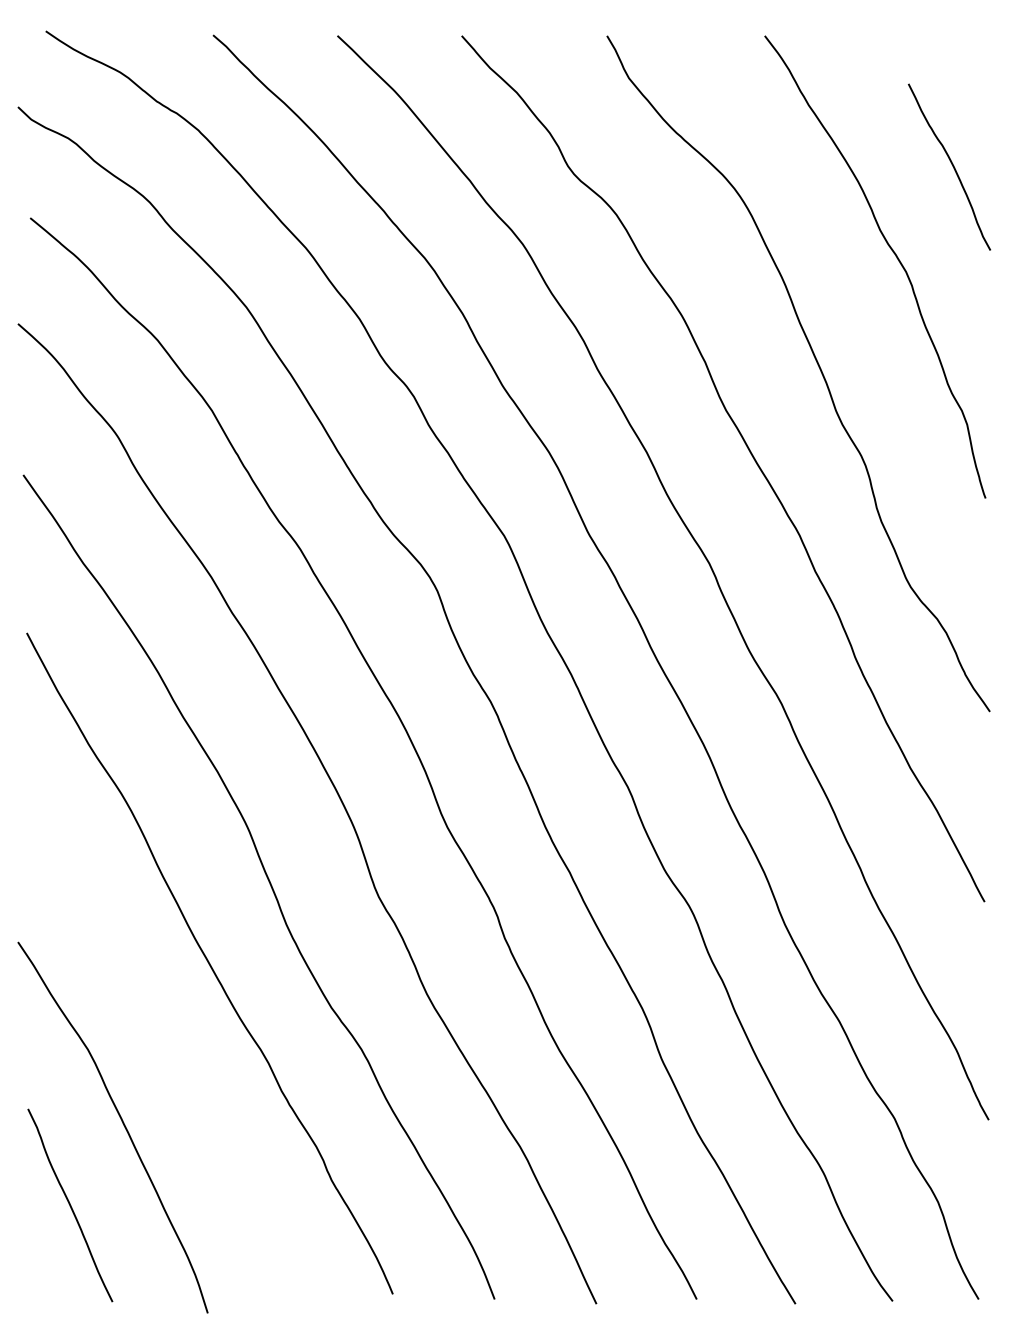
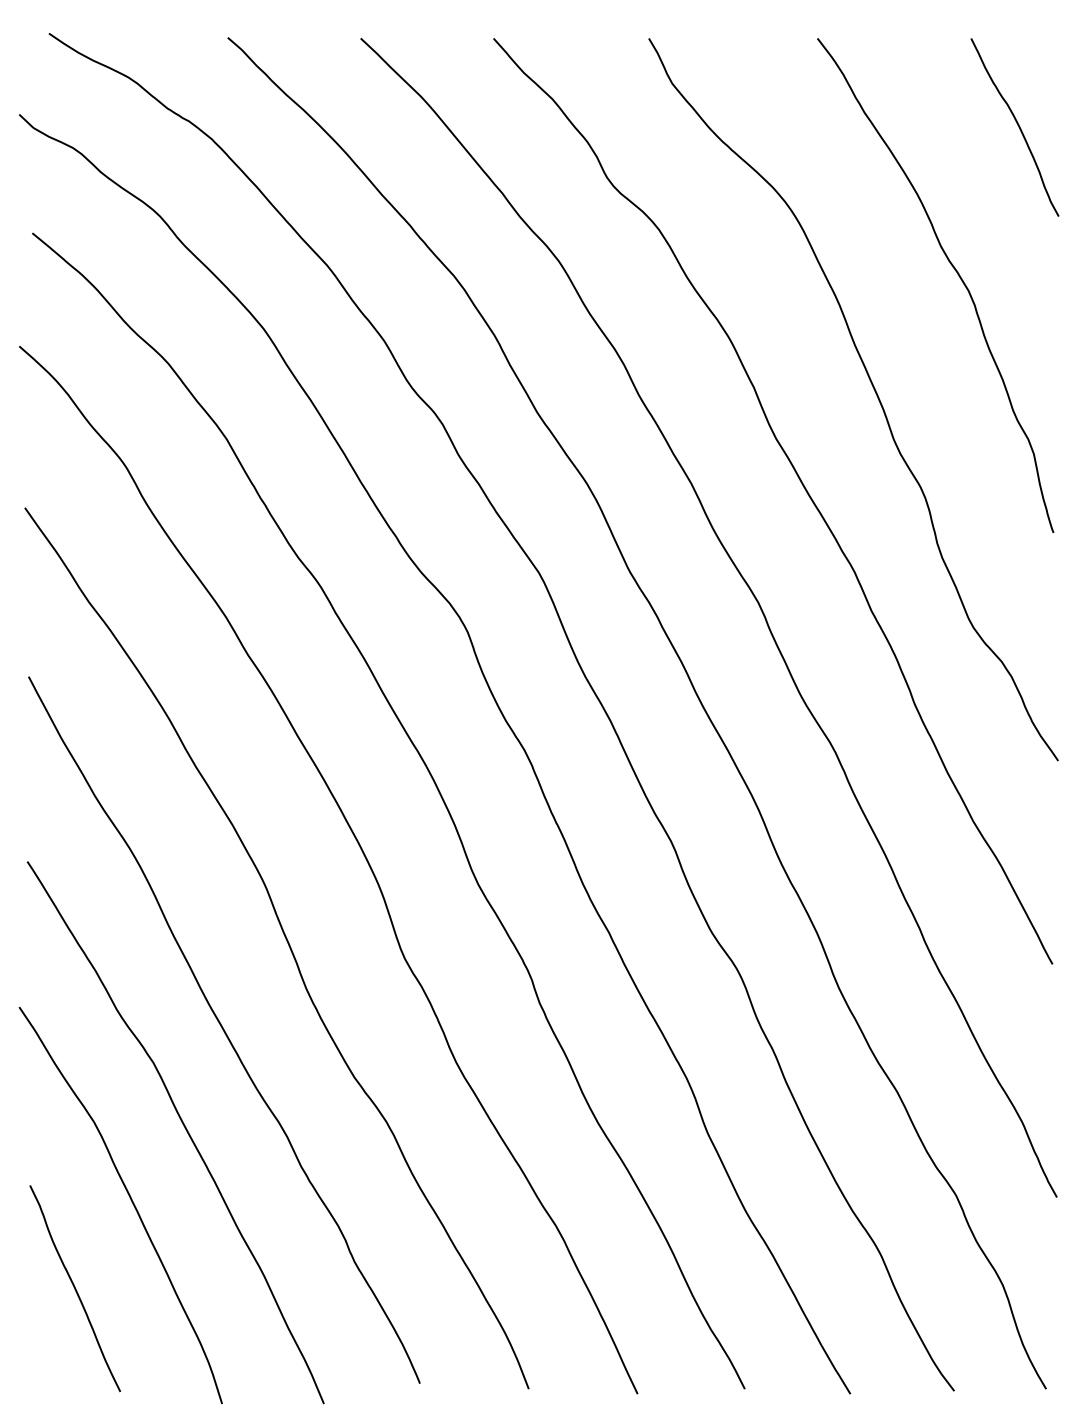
curve: (951, 164) -> (1017, 124), moved
curve: (172, 1055) -> (184, 1128), added

